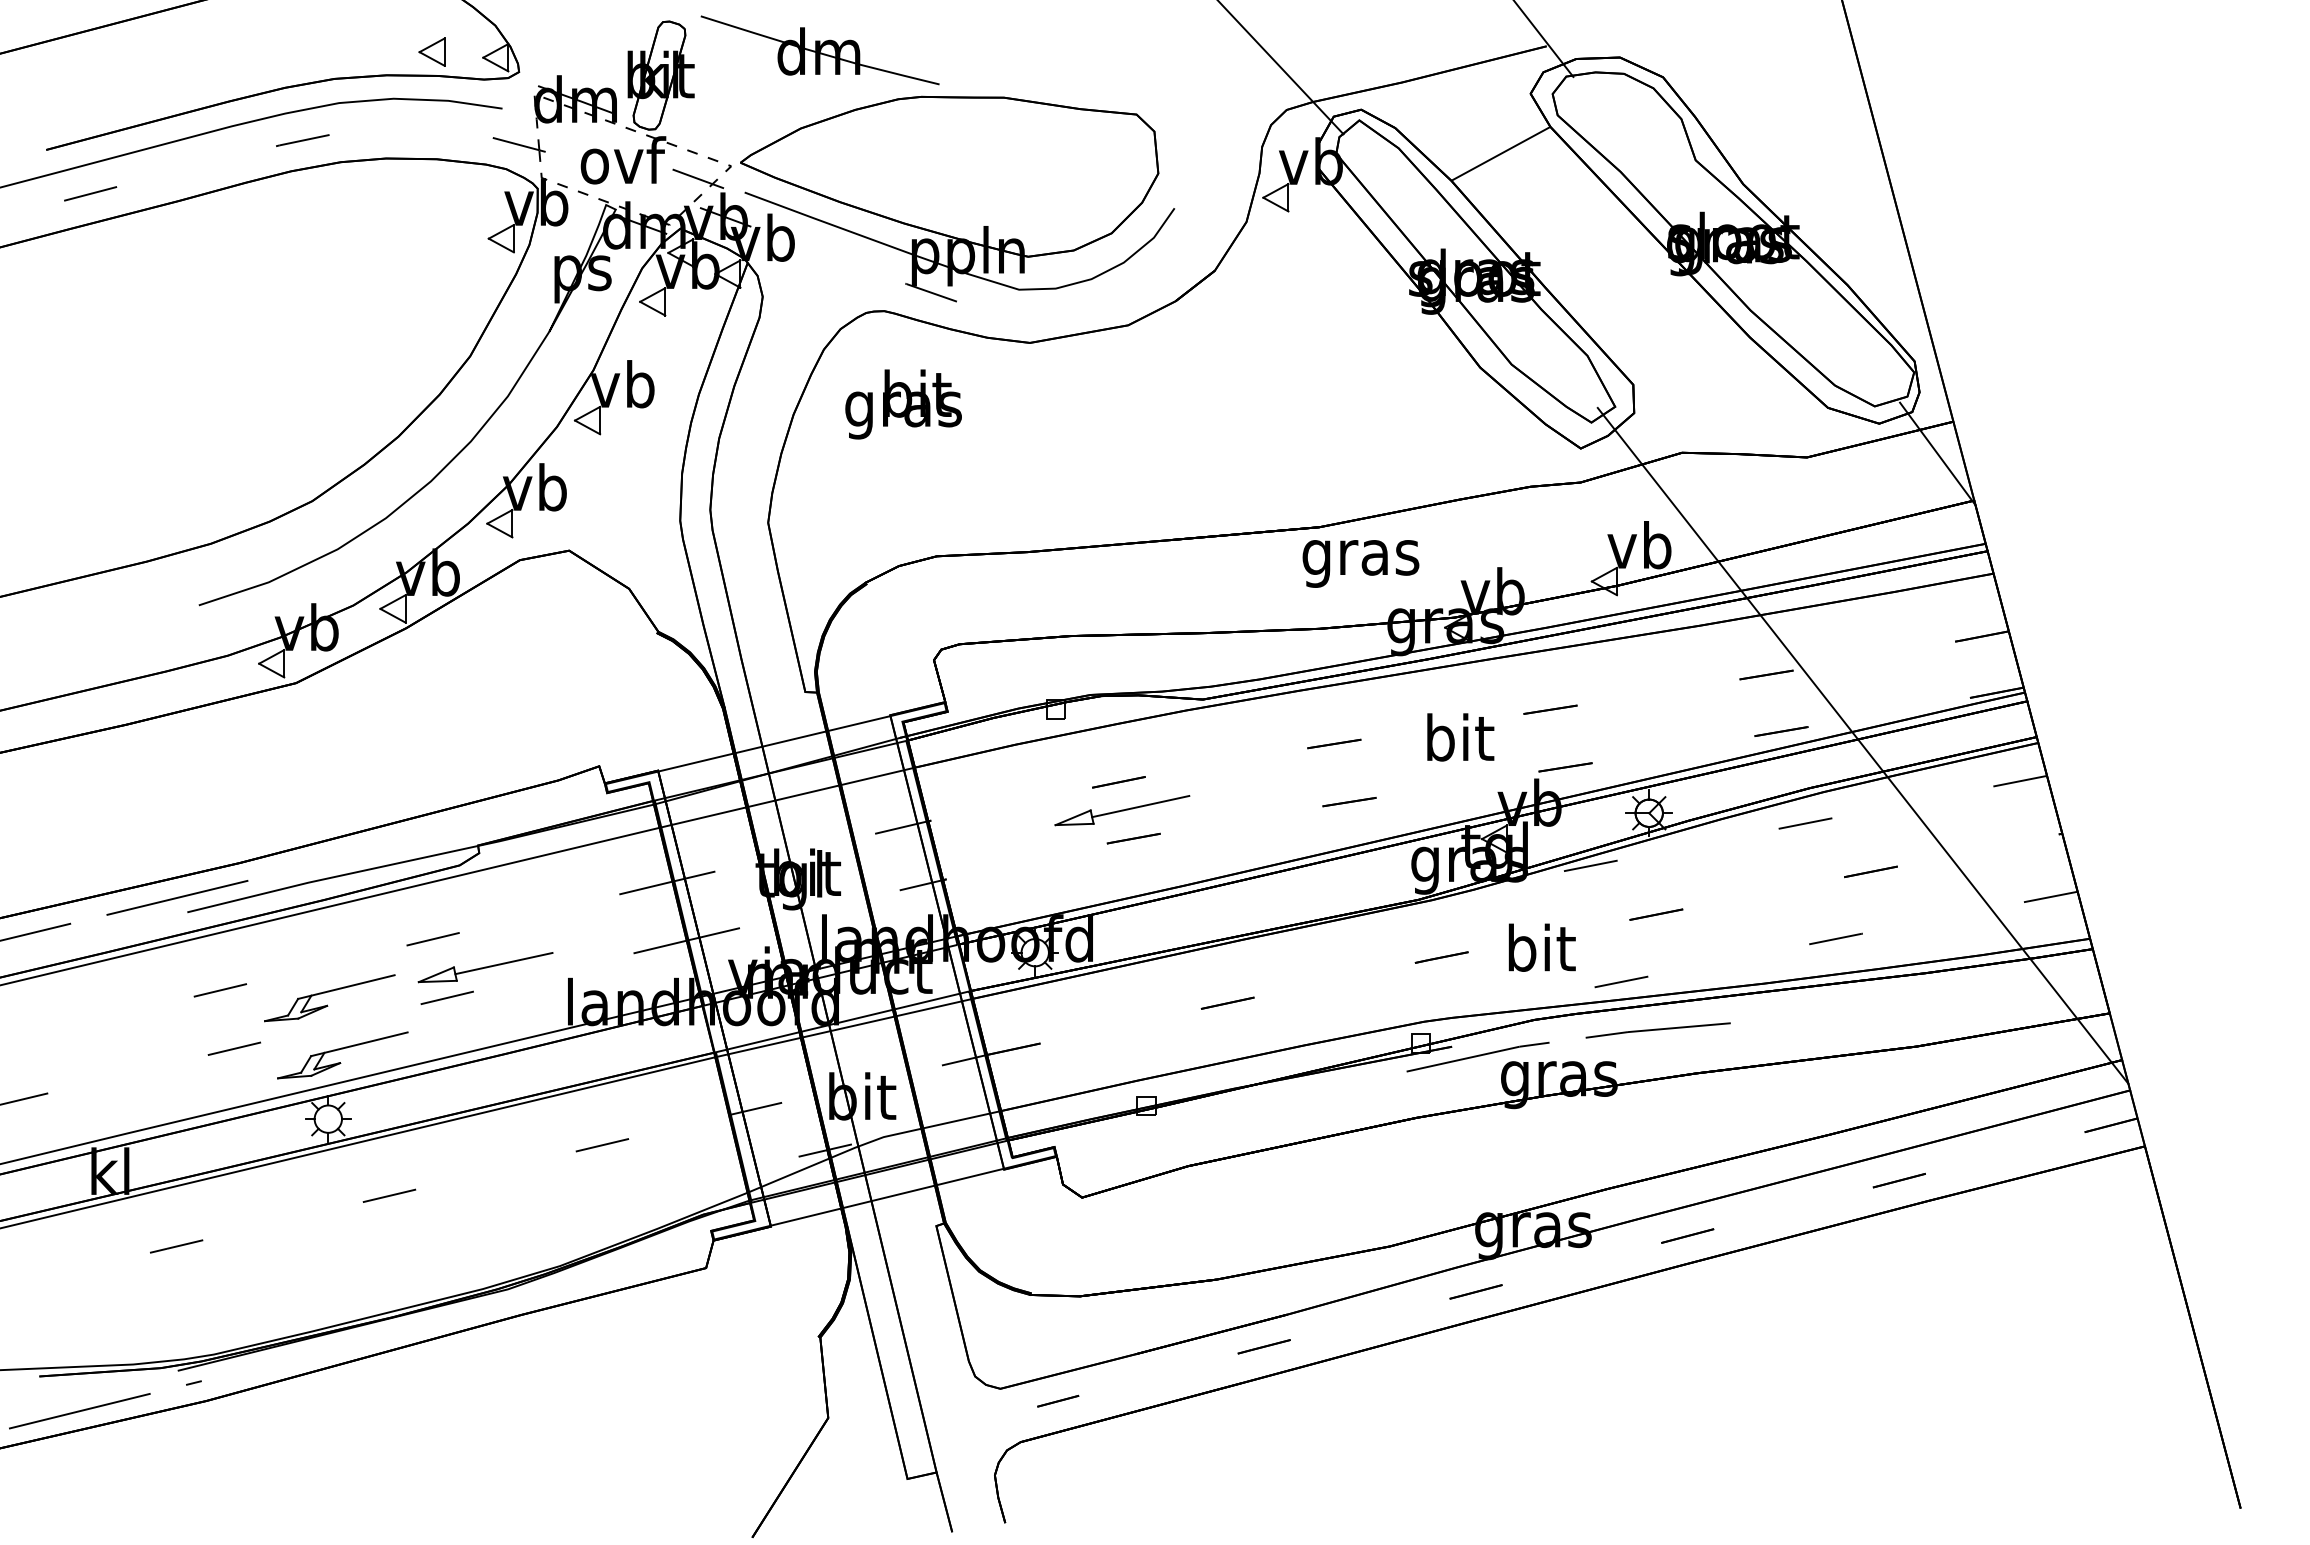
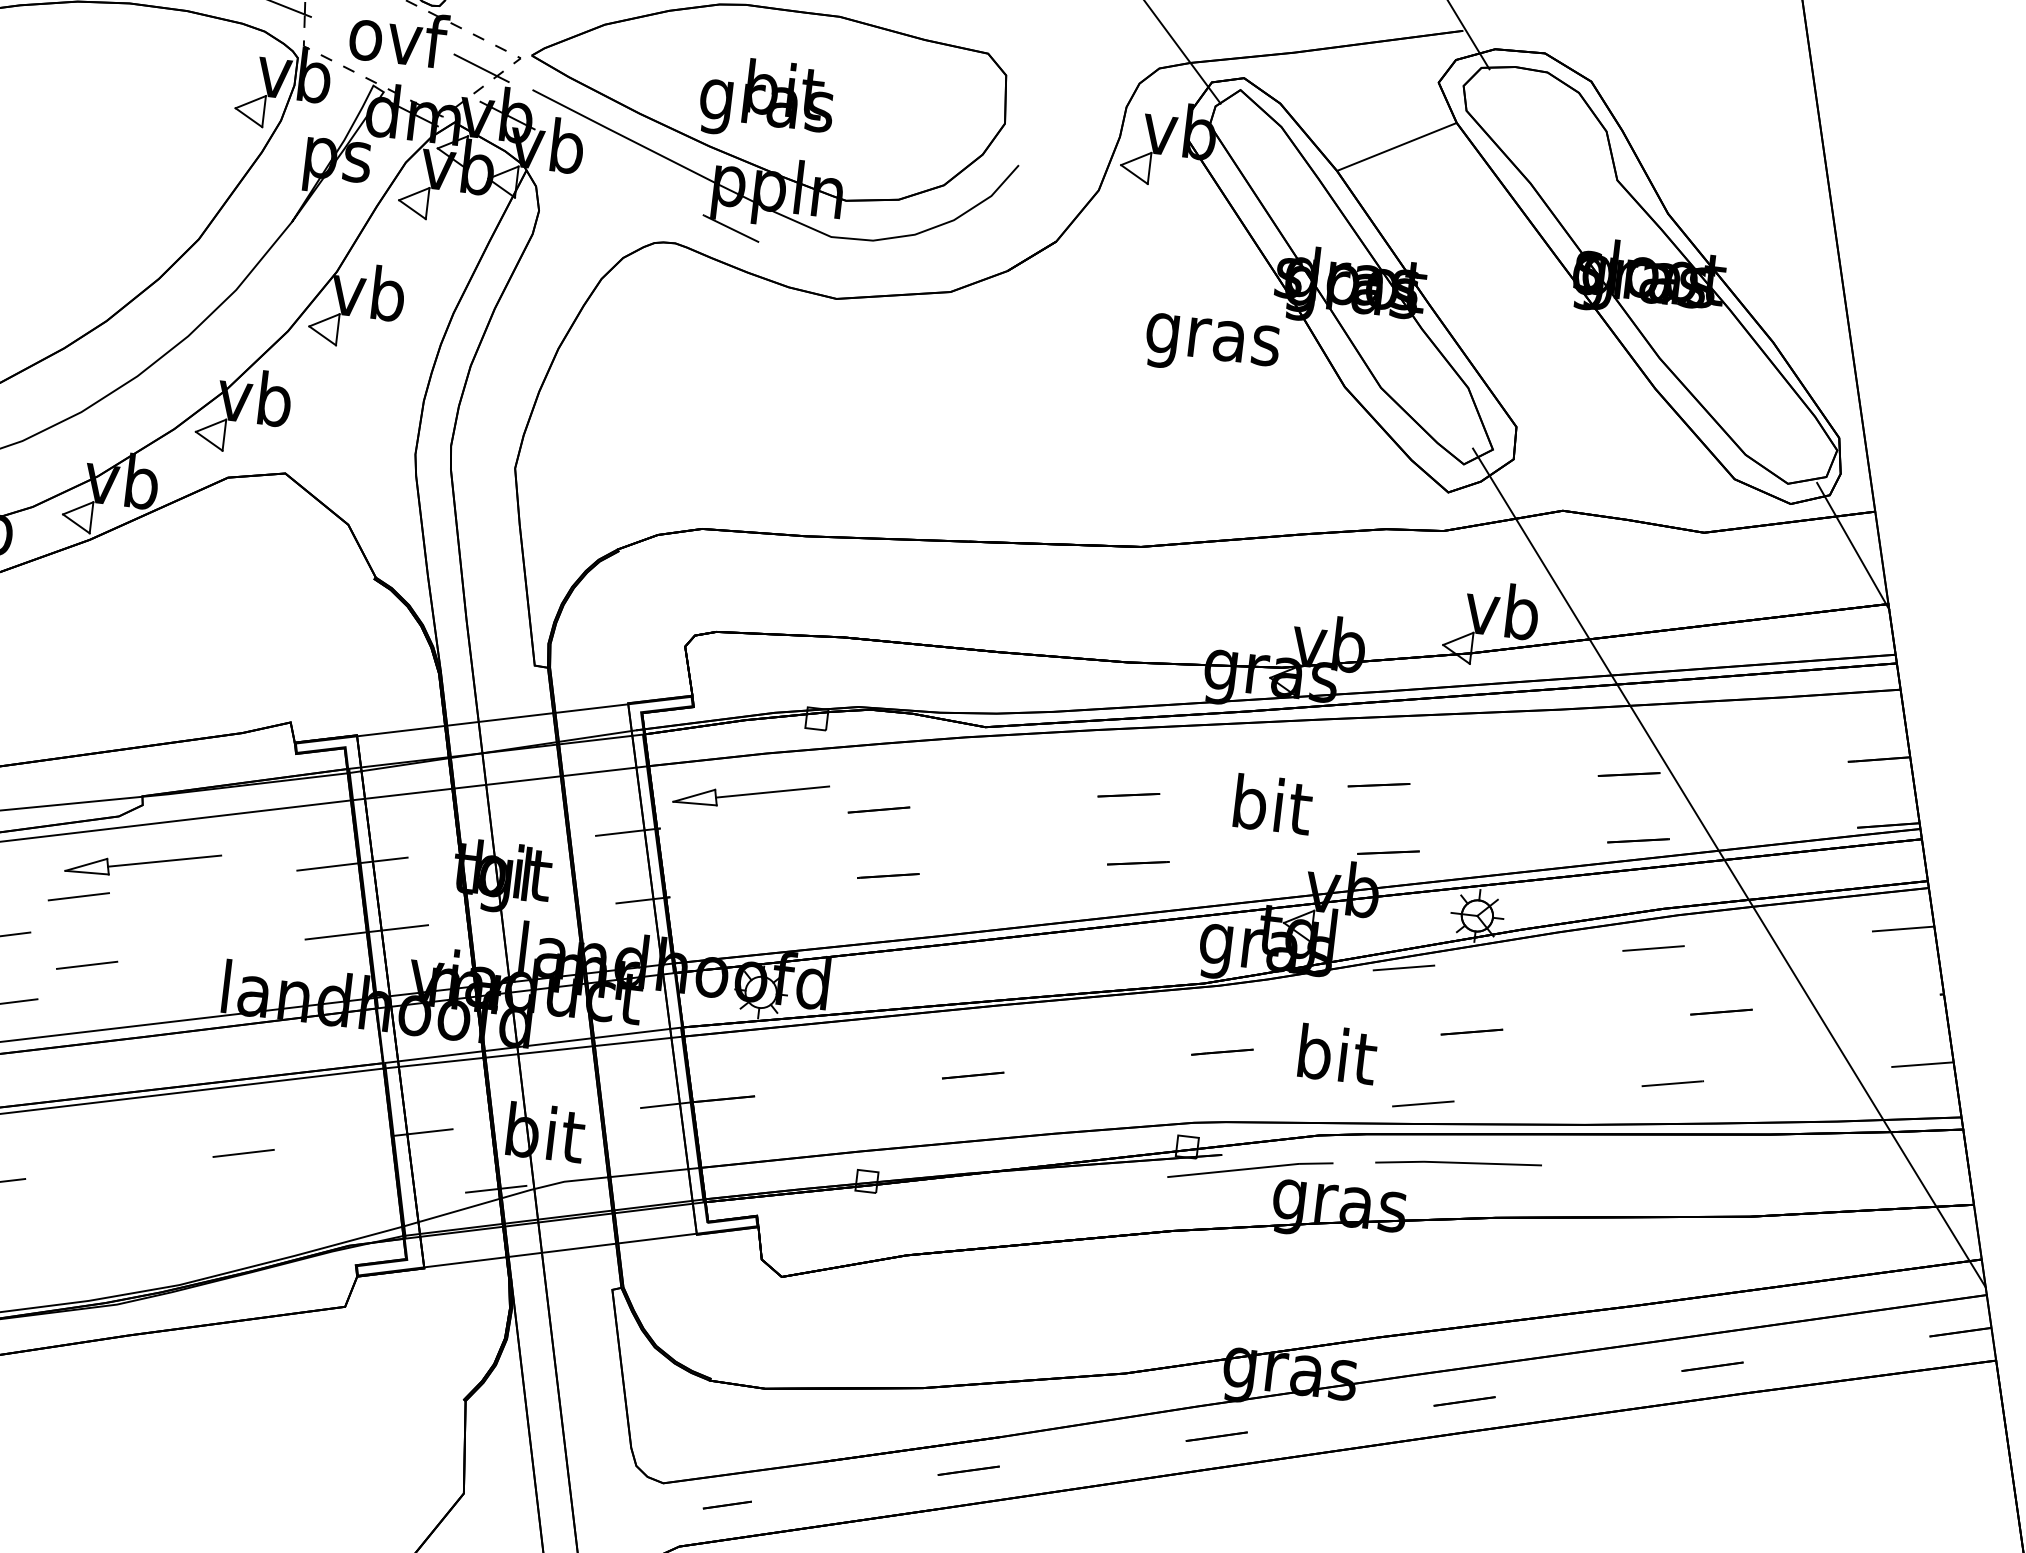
text: (903, 404) -> (767, 100), moved
text: (1360, 563) -> (1211, 345), moved
part: (1122, 810) -> (751, 794), moved
part: (485, 967) -> (143, 863), moved

